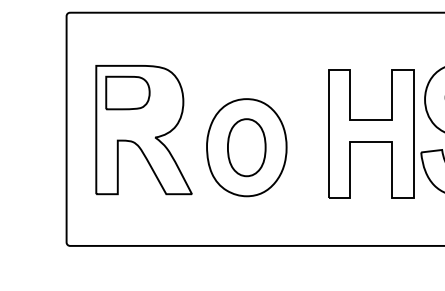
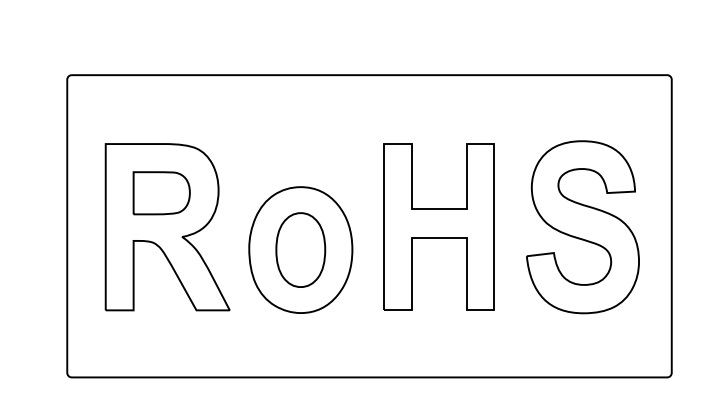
part: (127, 93) -> (161, 193), moved
part: (370, 133) -> (438, 226), moved

